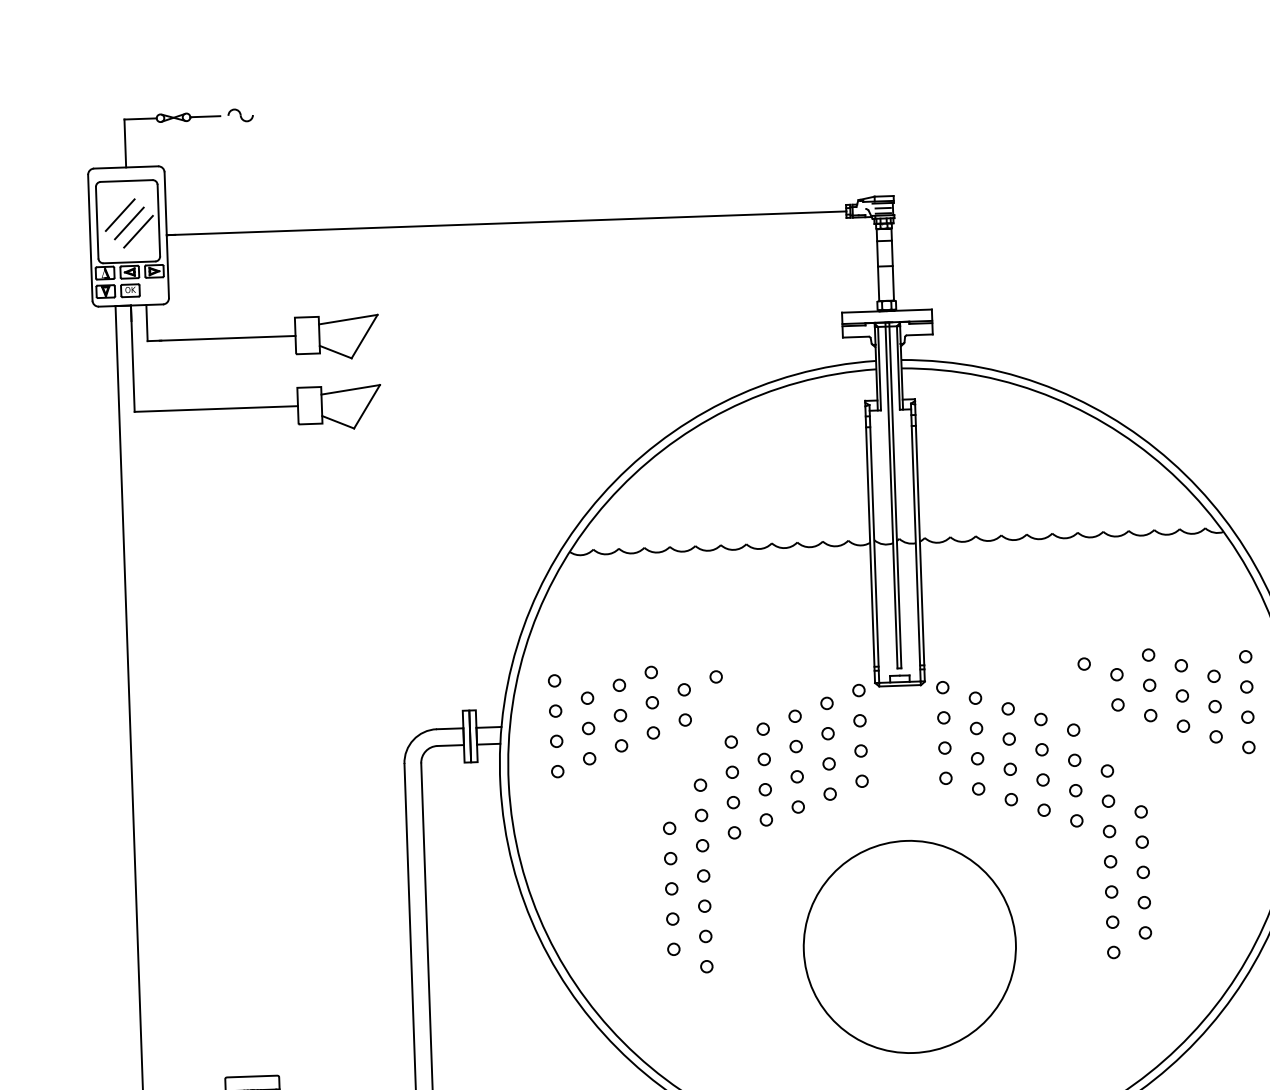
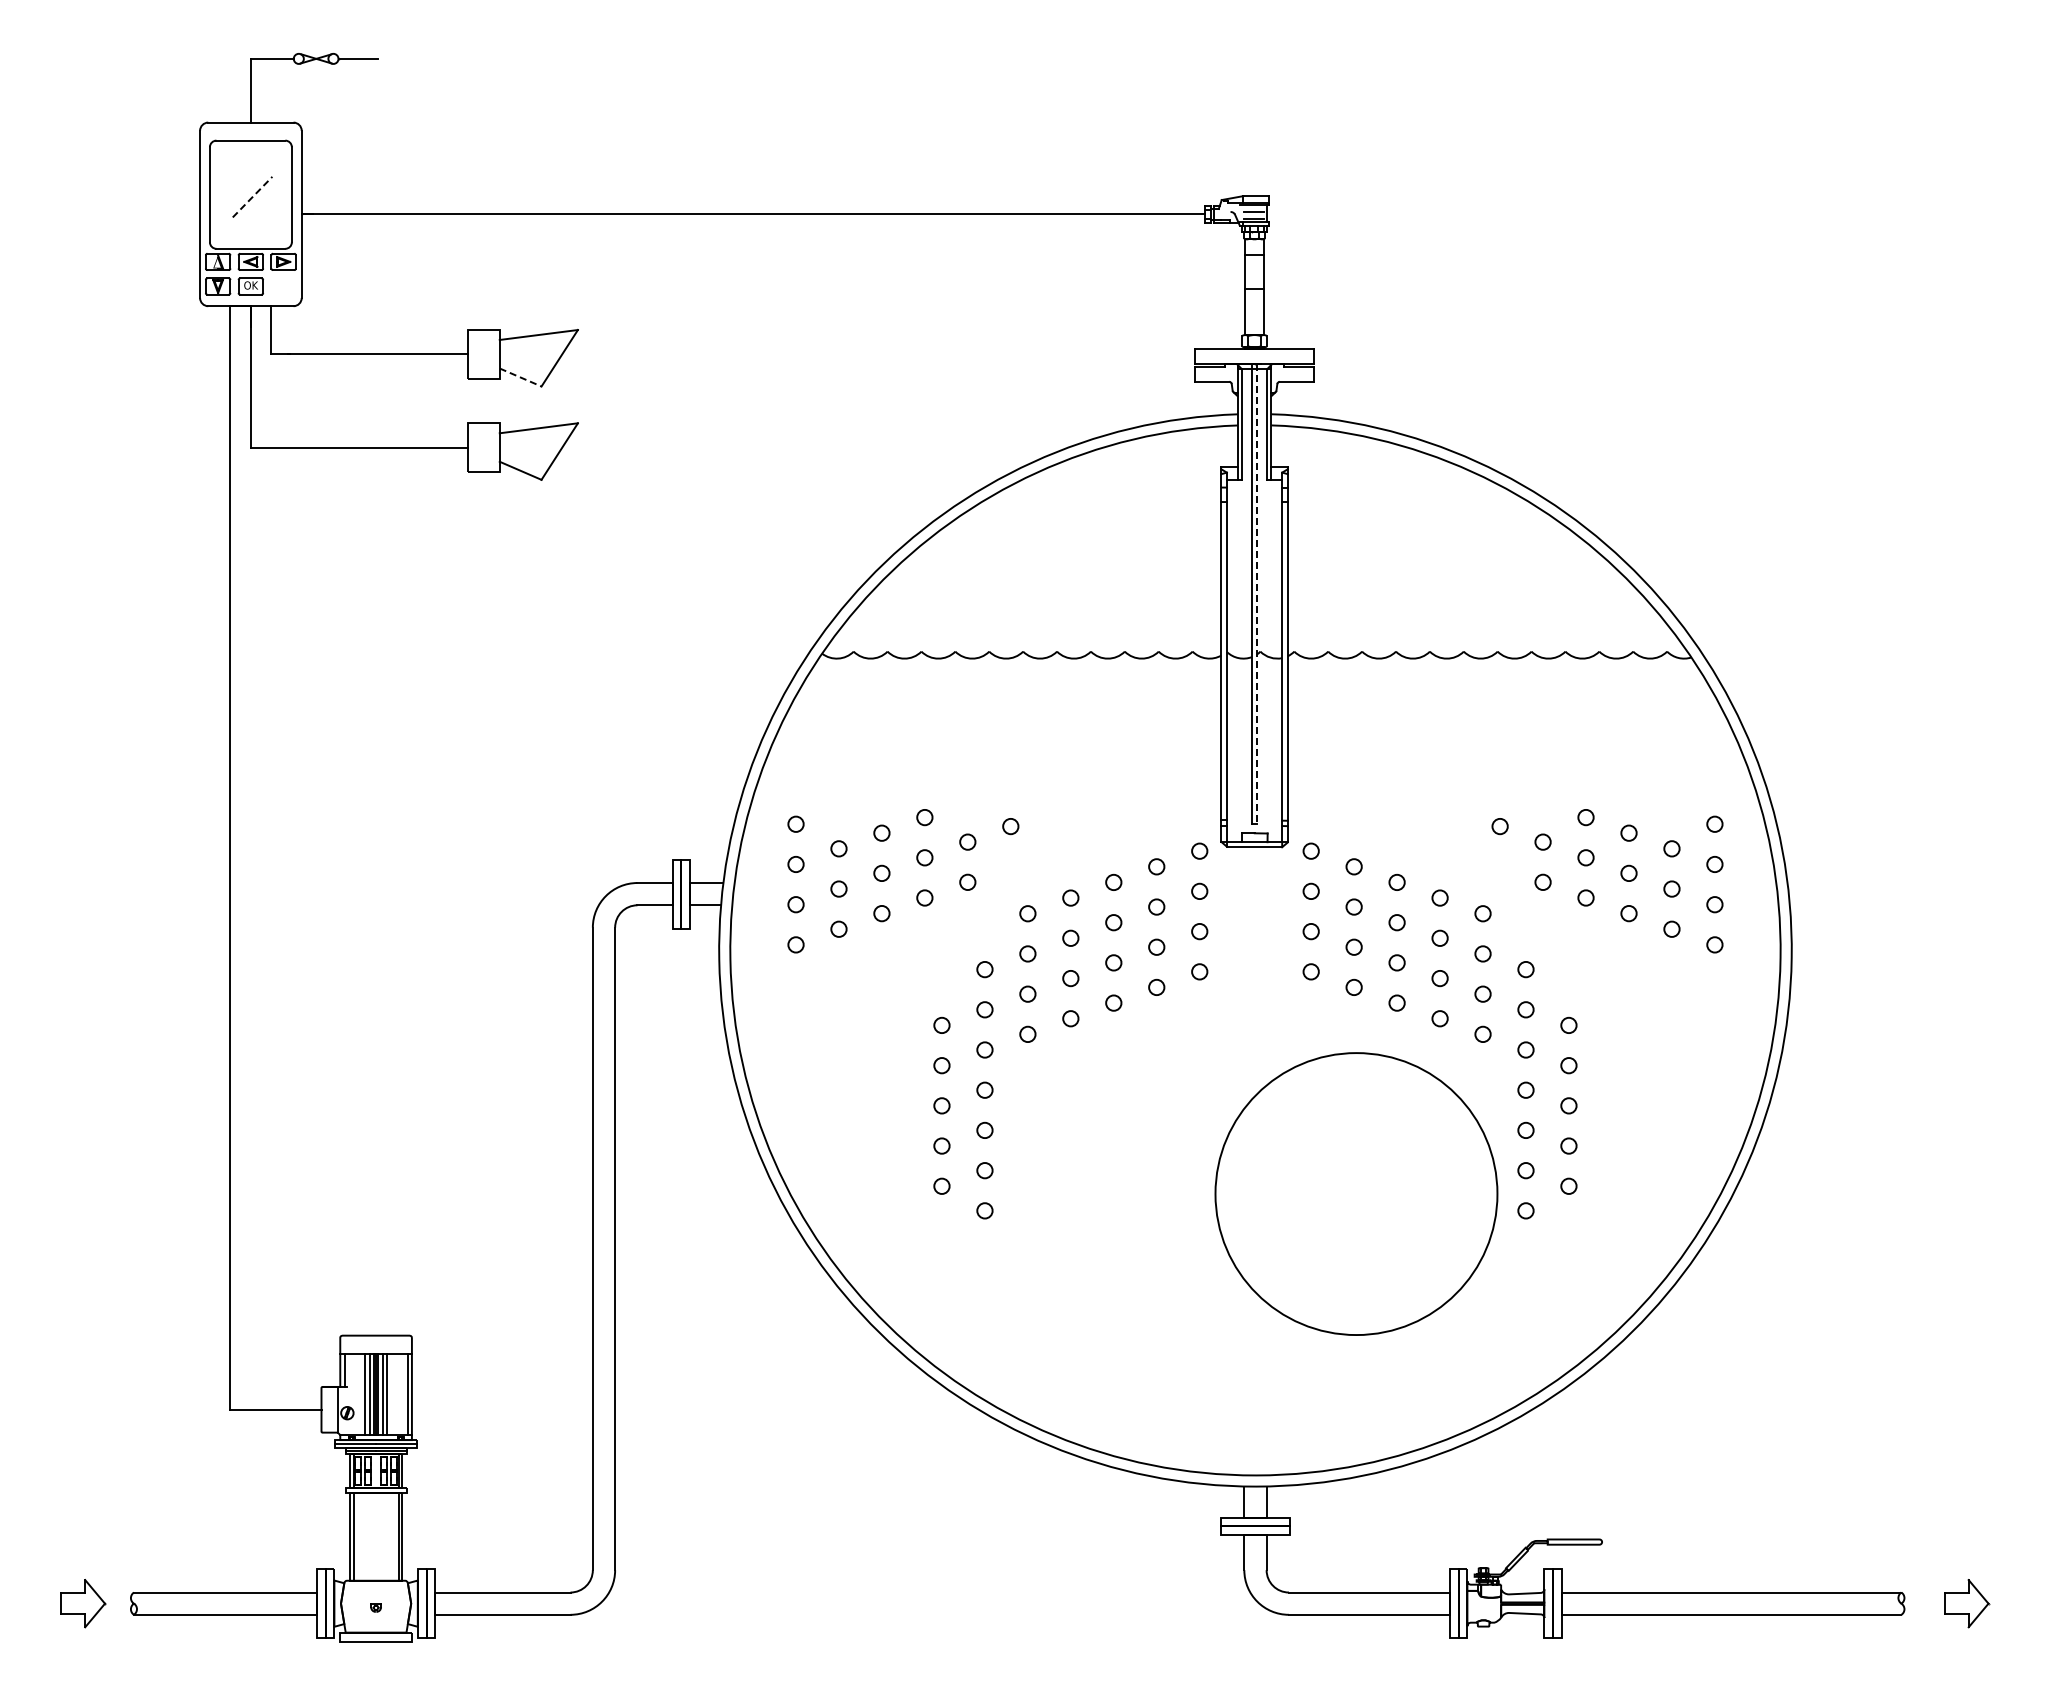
part: (240, 115) -> (405, 58), removed
line: (119, 215) -> (240, 185), removed
line: (129, 222) -> (252, 196), solid -> dashed
line: (138, 231) -> (264, 208), removed
line: (335, 352) -> (520, 377), solid -> dashed
line: (895, 495) -> (1257, 593), solid -> dashed
circle: (909, 946) -> (1356, 1193), moved

